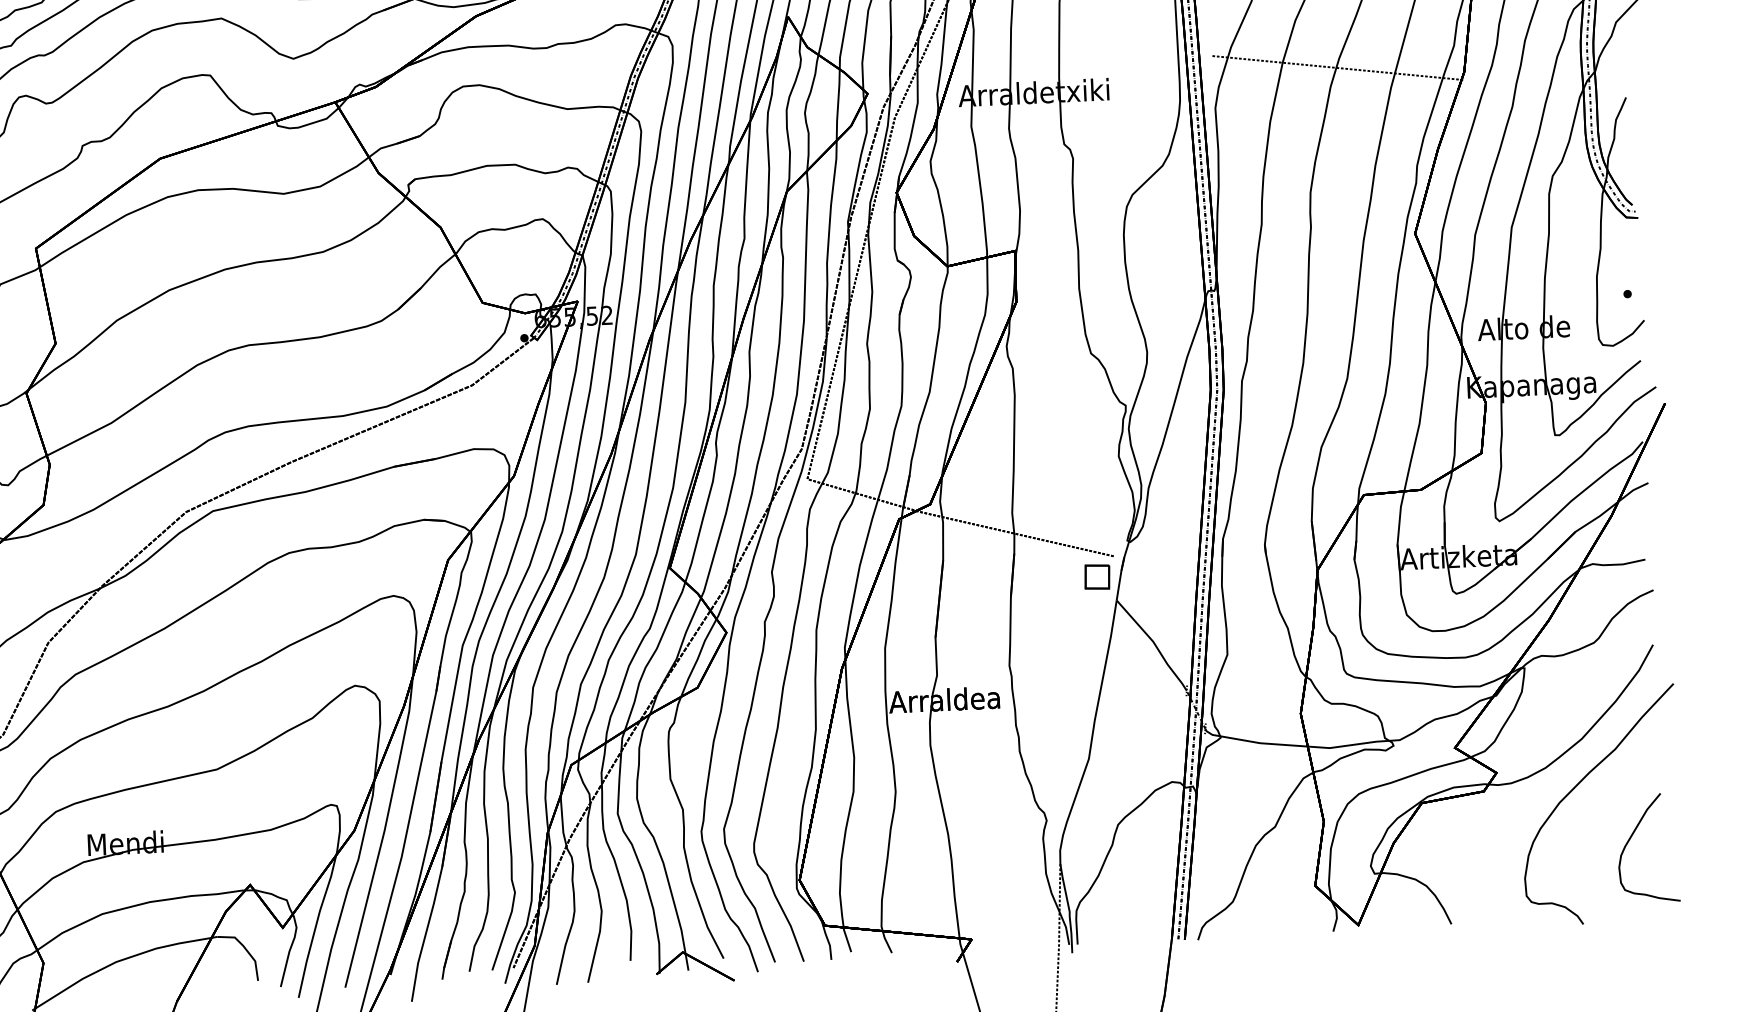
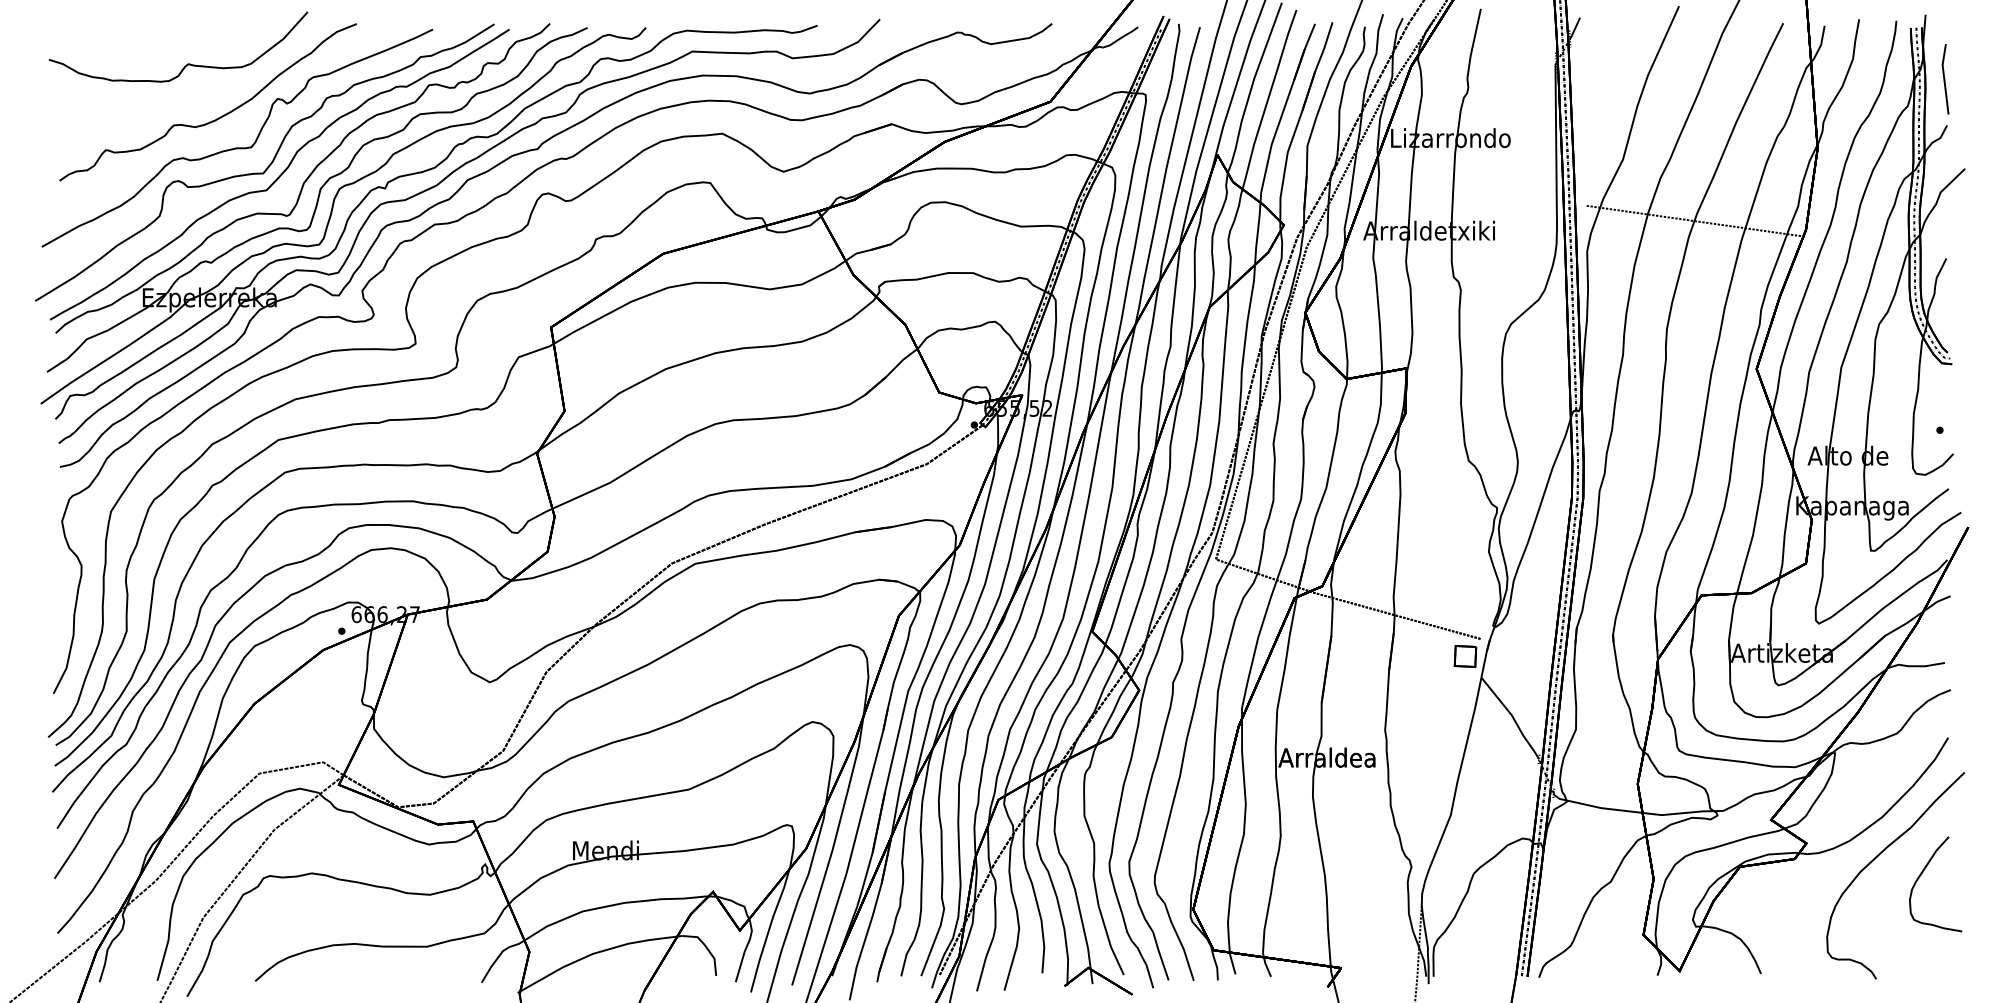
curve: (1631, 839) -> (1921, 875), moved

